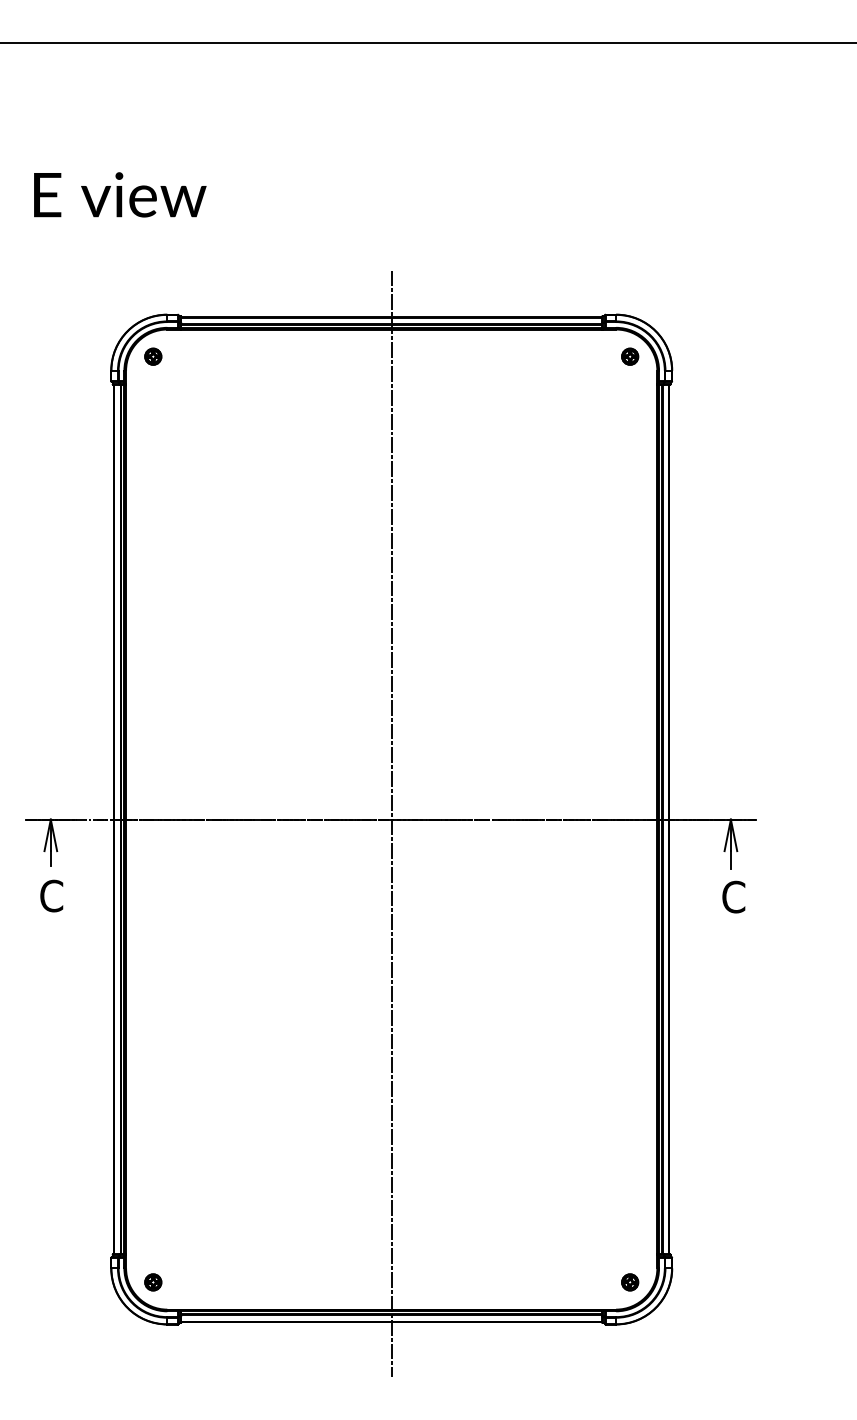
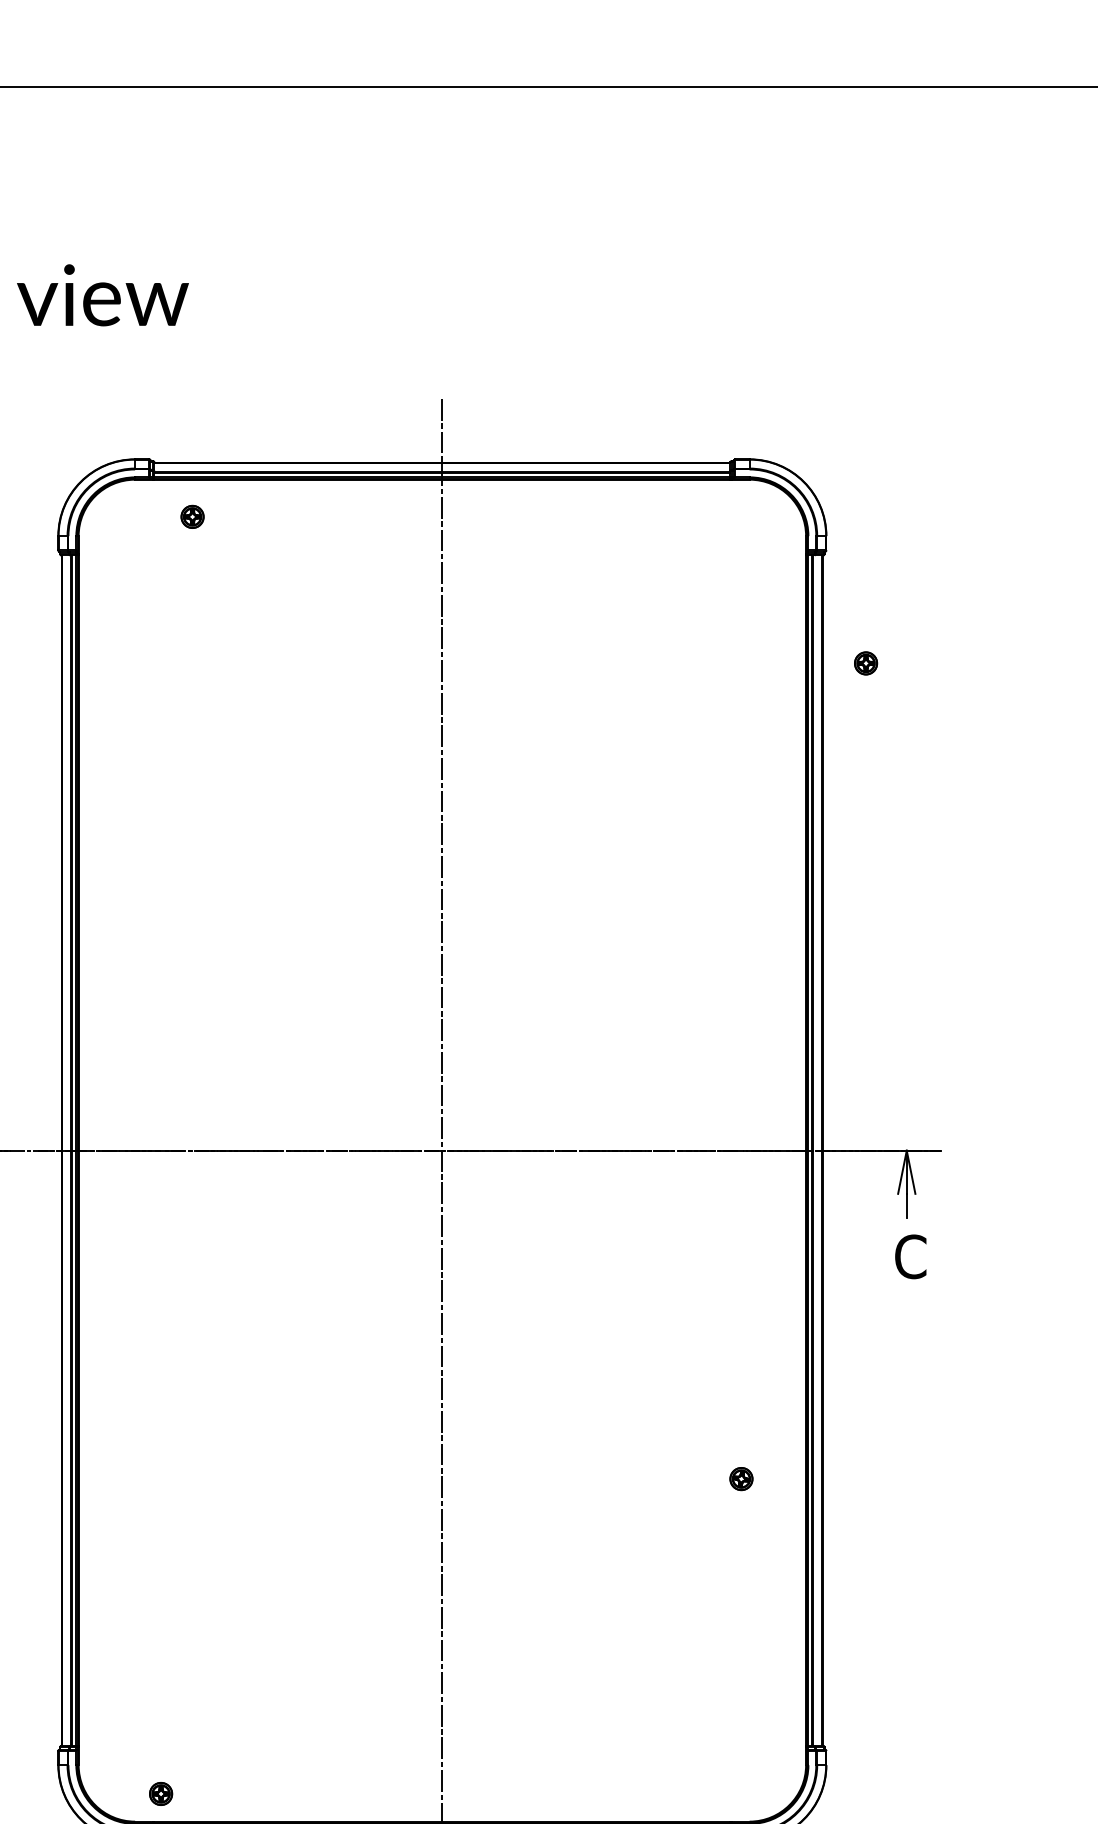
part: (153, 356) -> (192, 516), moved
part: (630, 356) -> (866, 663), moved
part: (153, 1282) -> (161, 1794), moved
part: (630, 1282) -> (741, 1479), moved

